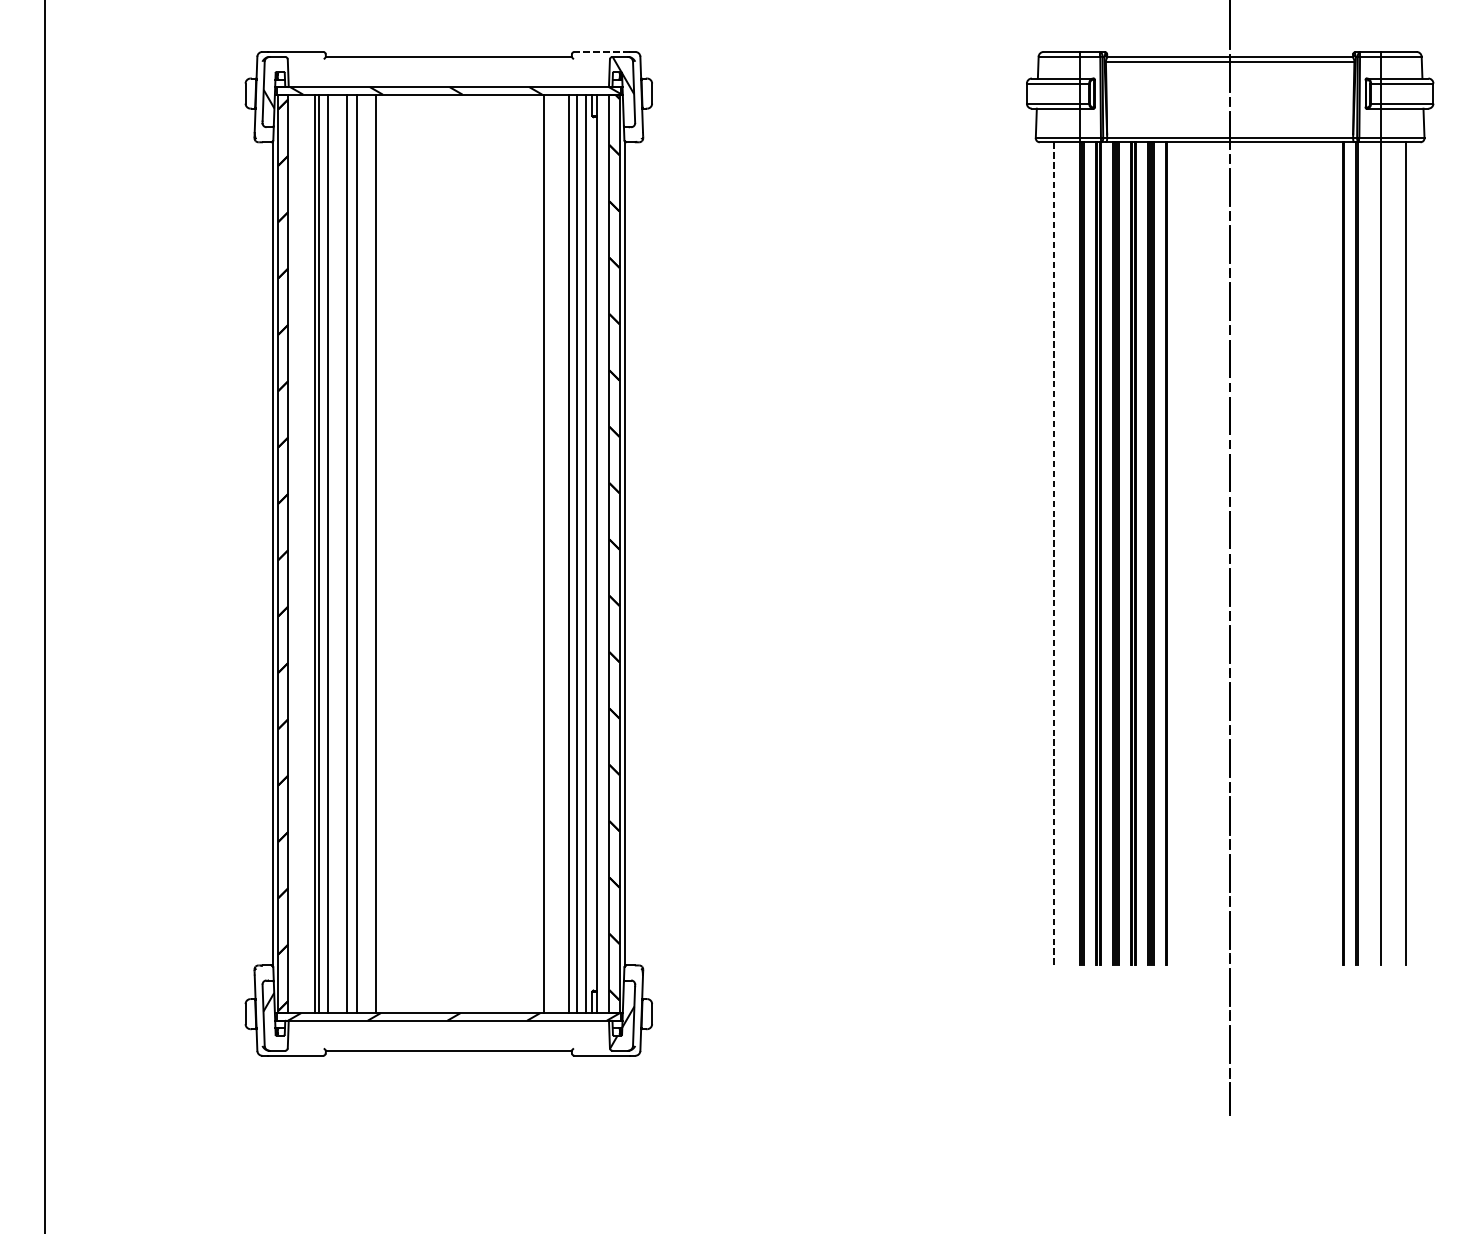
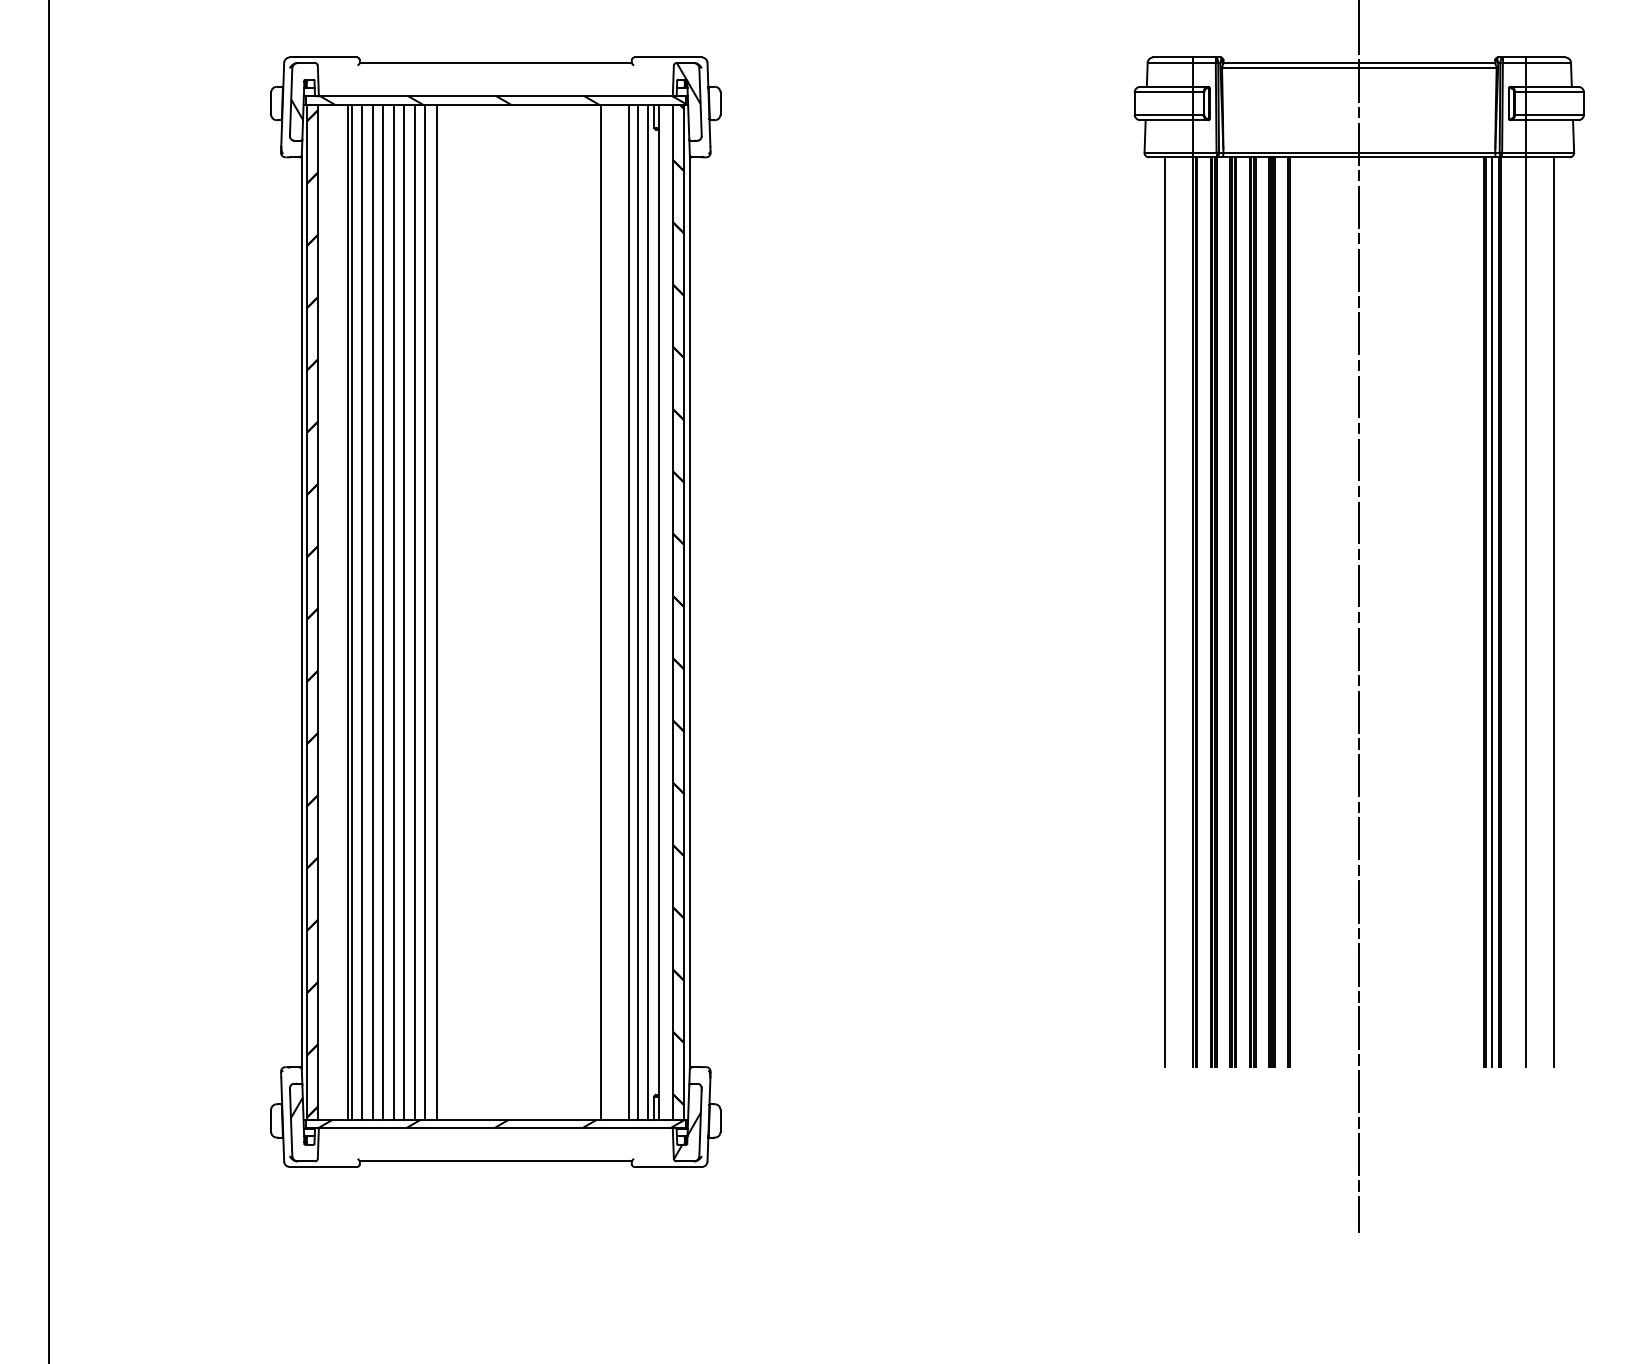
line: (601, 51) -> (664, 57), dashed -> solid
line: (338, 553) -> (373, 611), added
line: (366, 553) -> (404, 611), added
line: (385, 553) -> (425, 611), added
line: (395, 553) -> (436, 611), added
line: (1054, 554) -> (1165, 612), dashed -> solid
line: (1350, 554) -> (1492, 612), added

